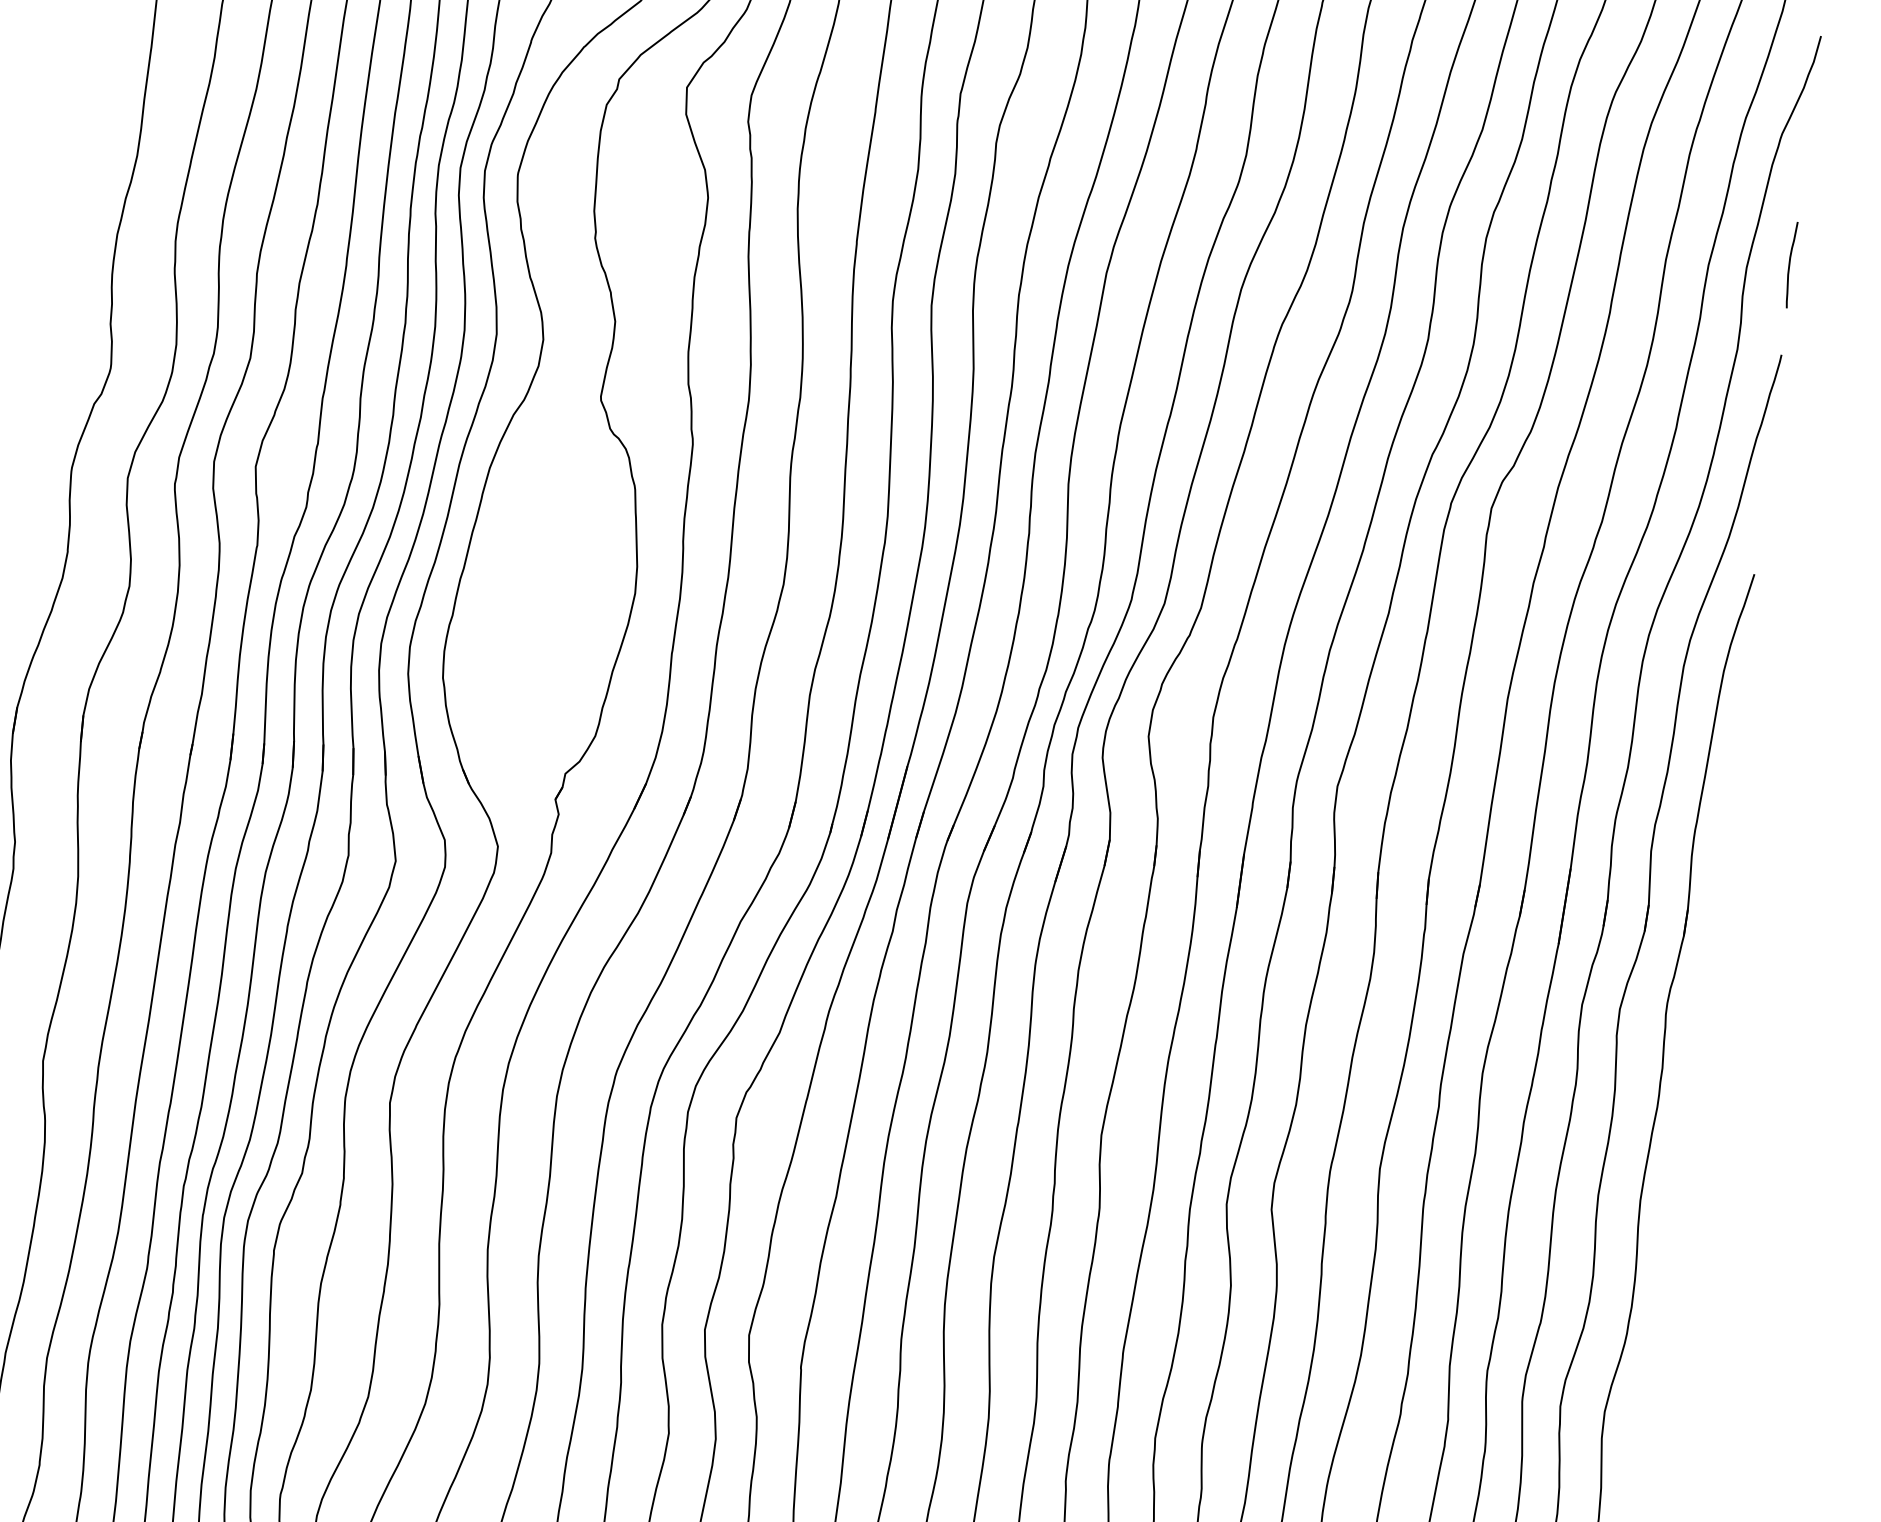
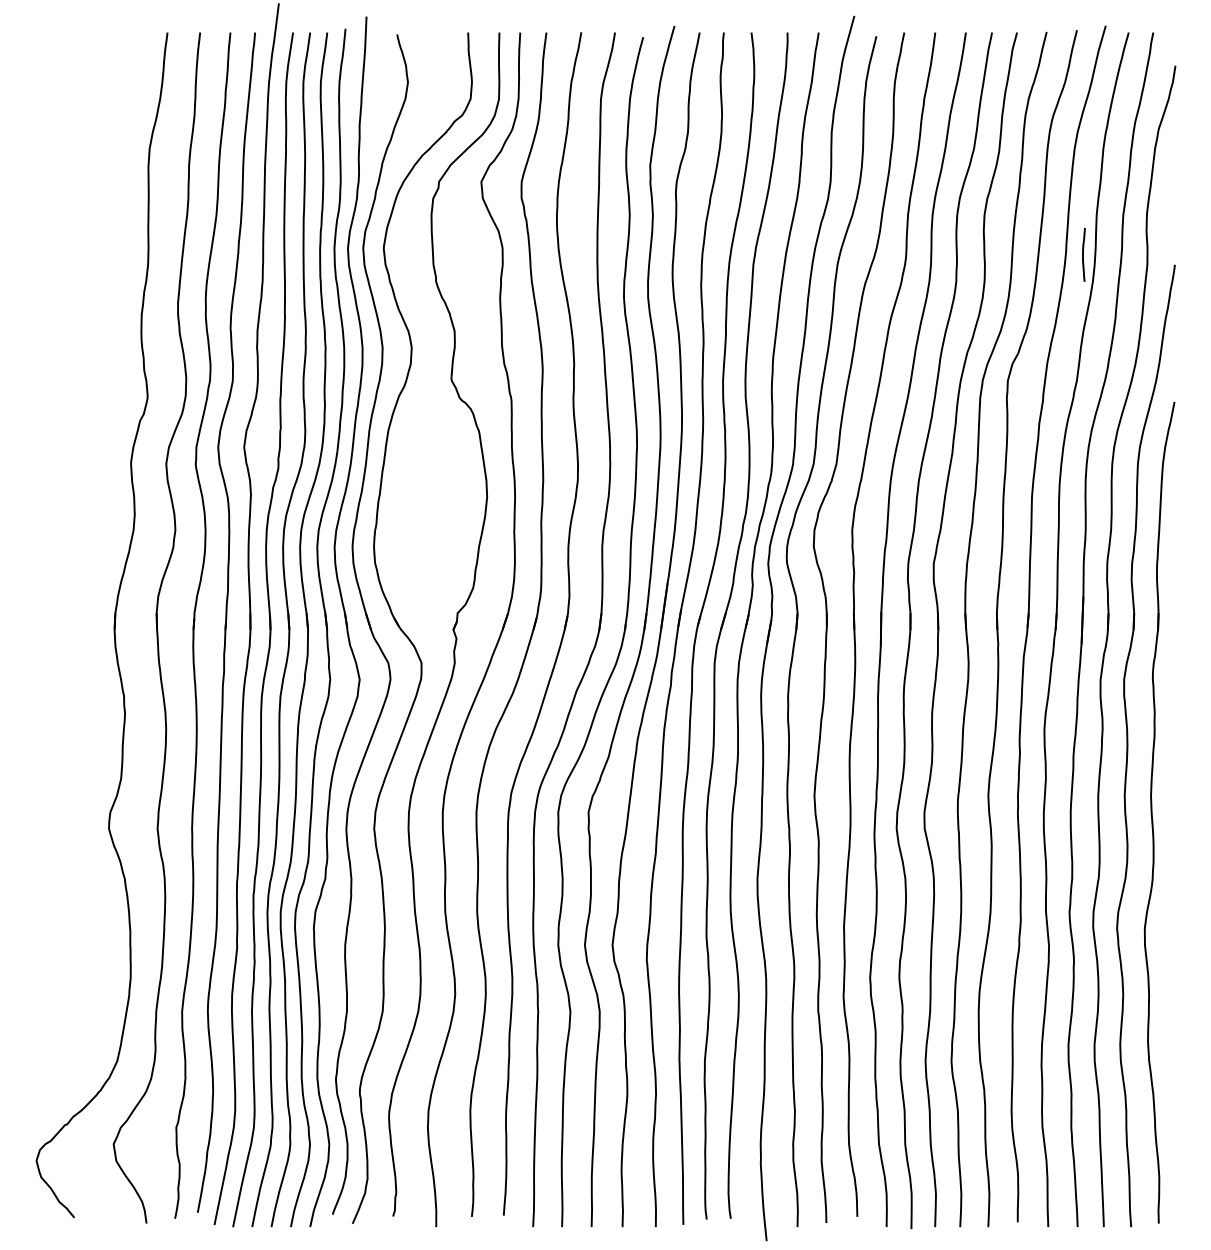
curve: (1790, 264) -> (1083, 254), moved

